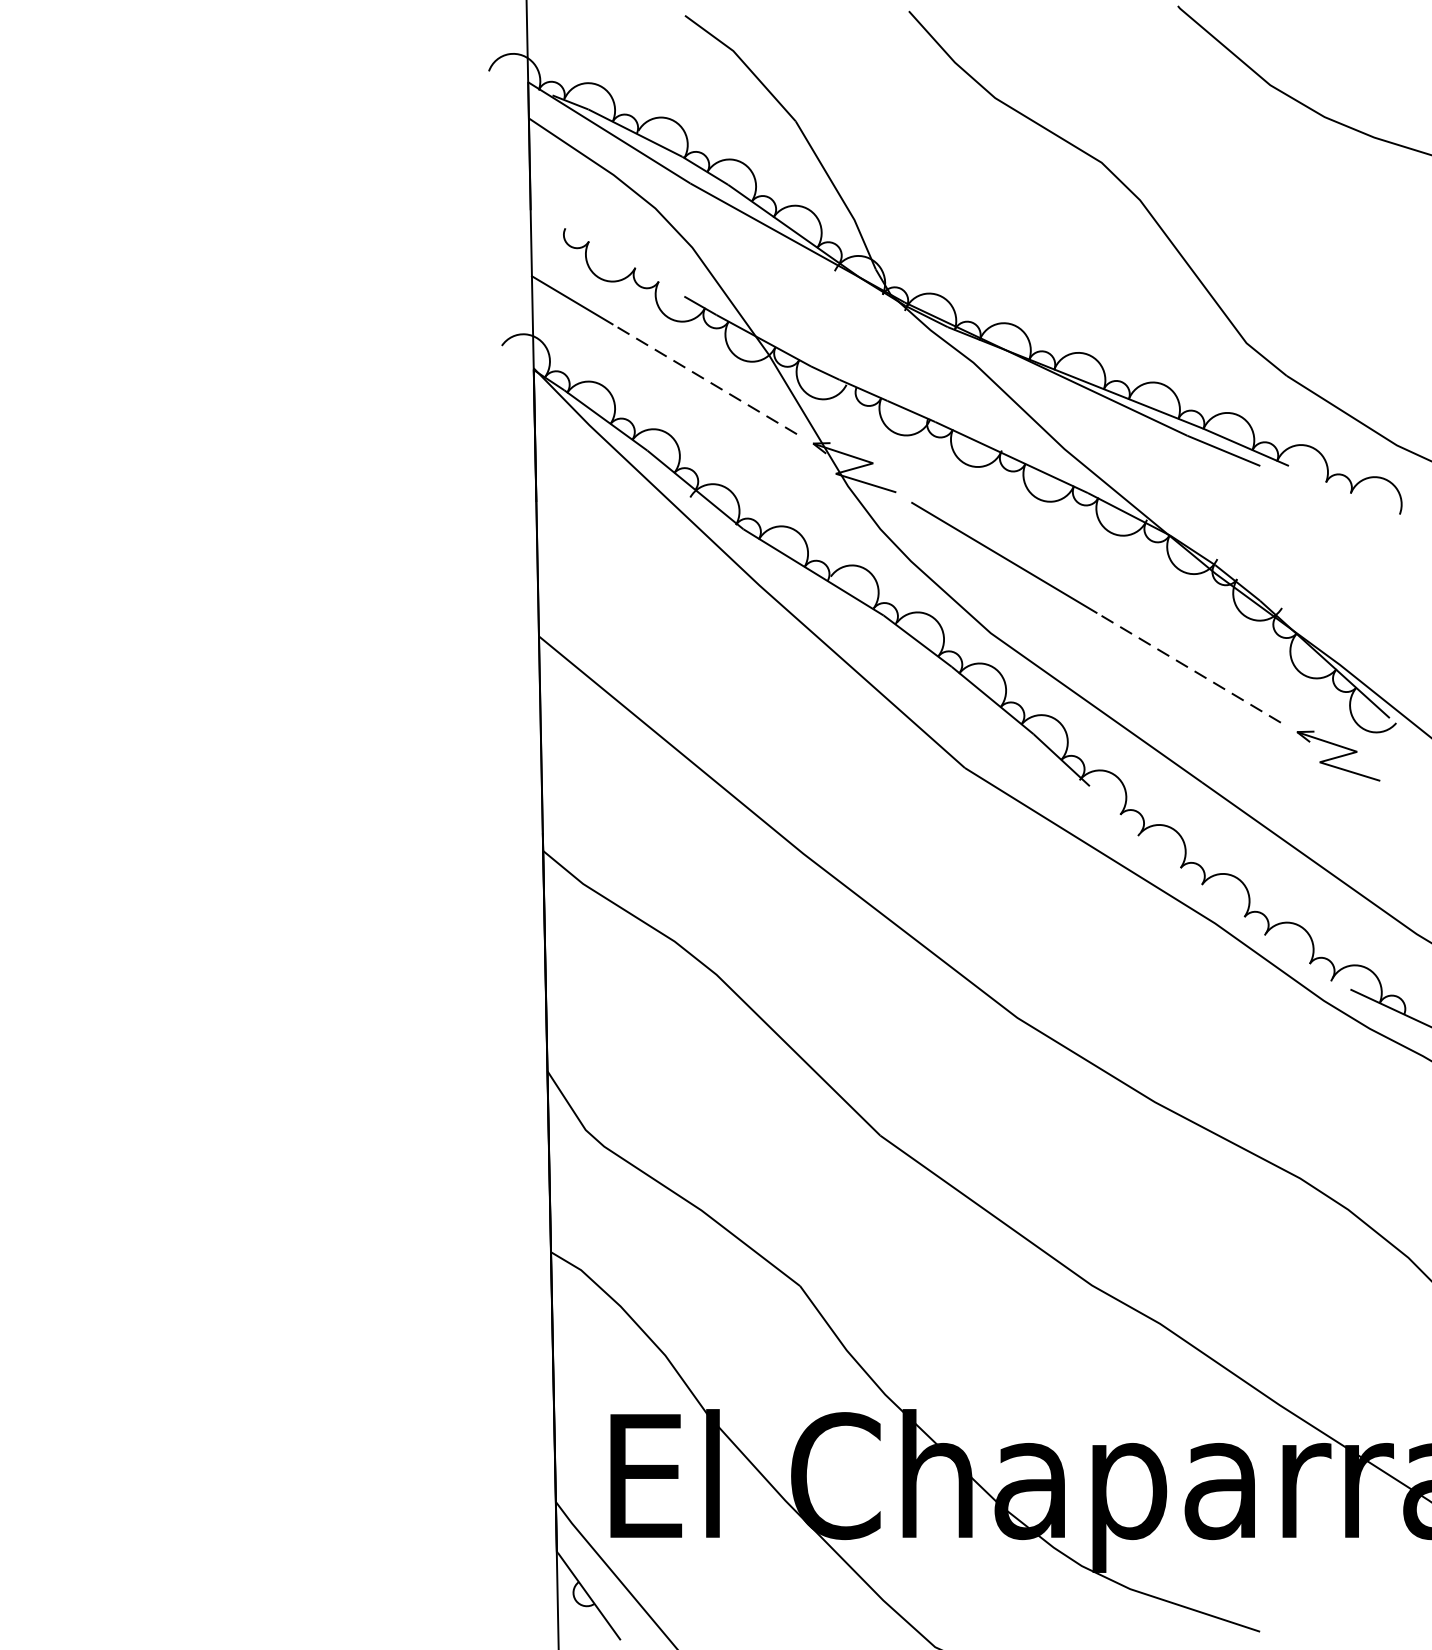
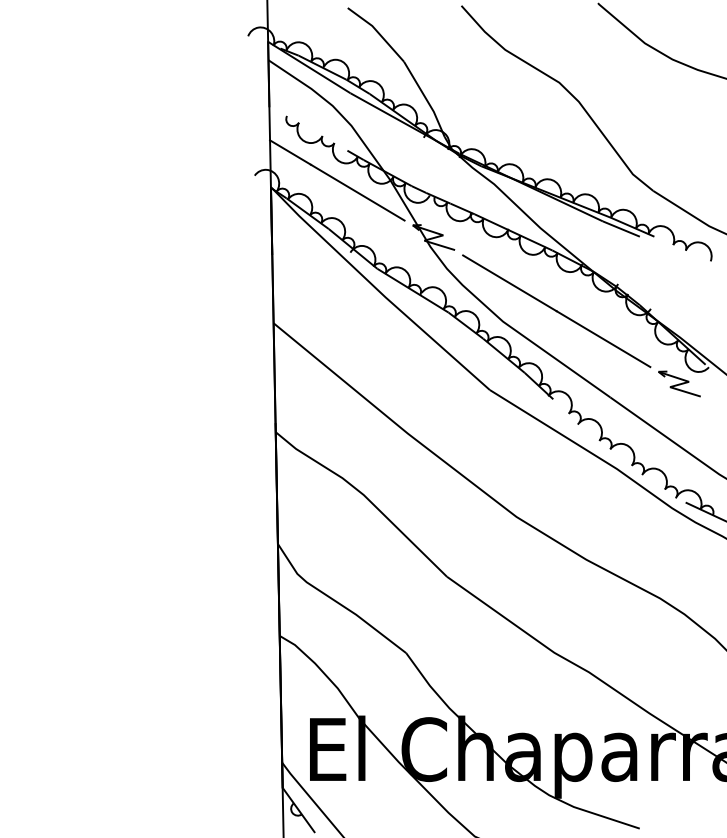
line: (704, 378) -> (357, 192), dashed -> solid
line: (1188, 666) -> (603, 338), dashed -> solid

